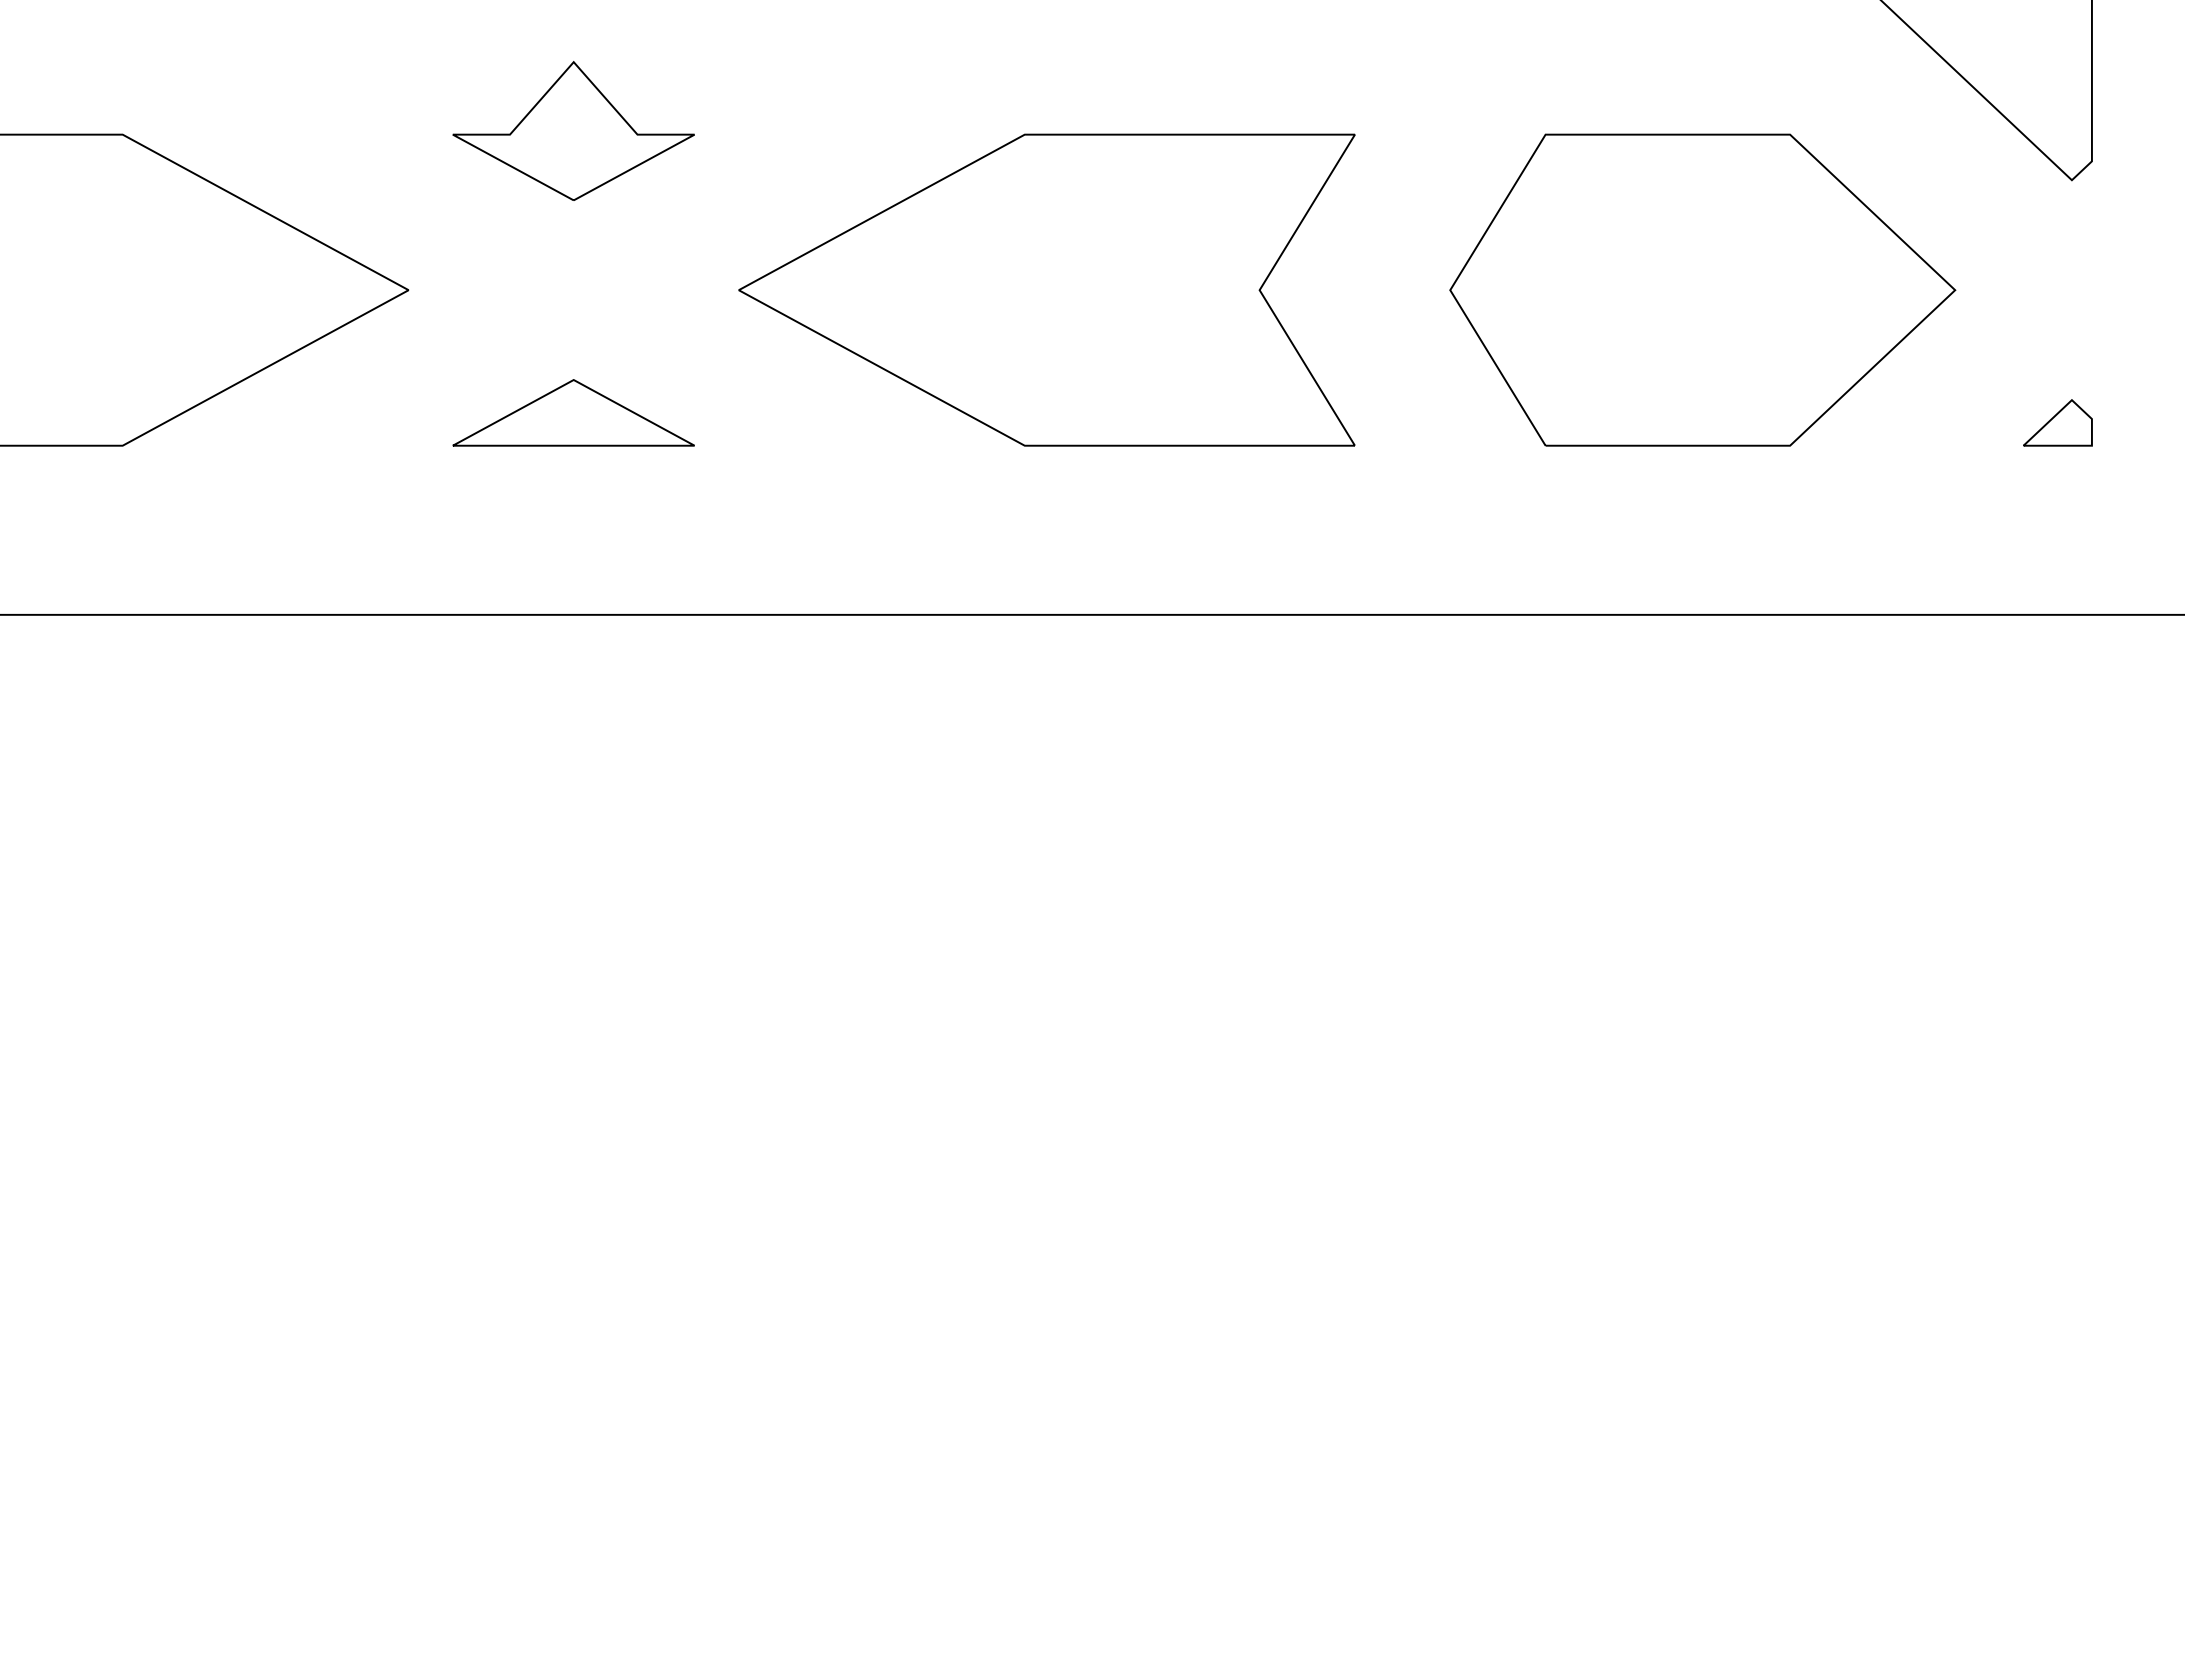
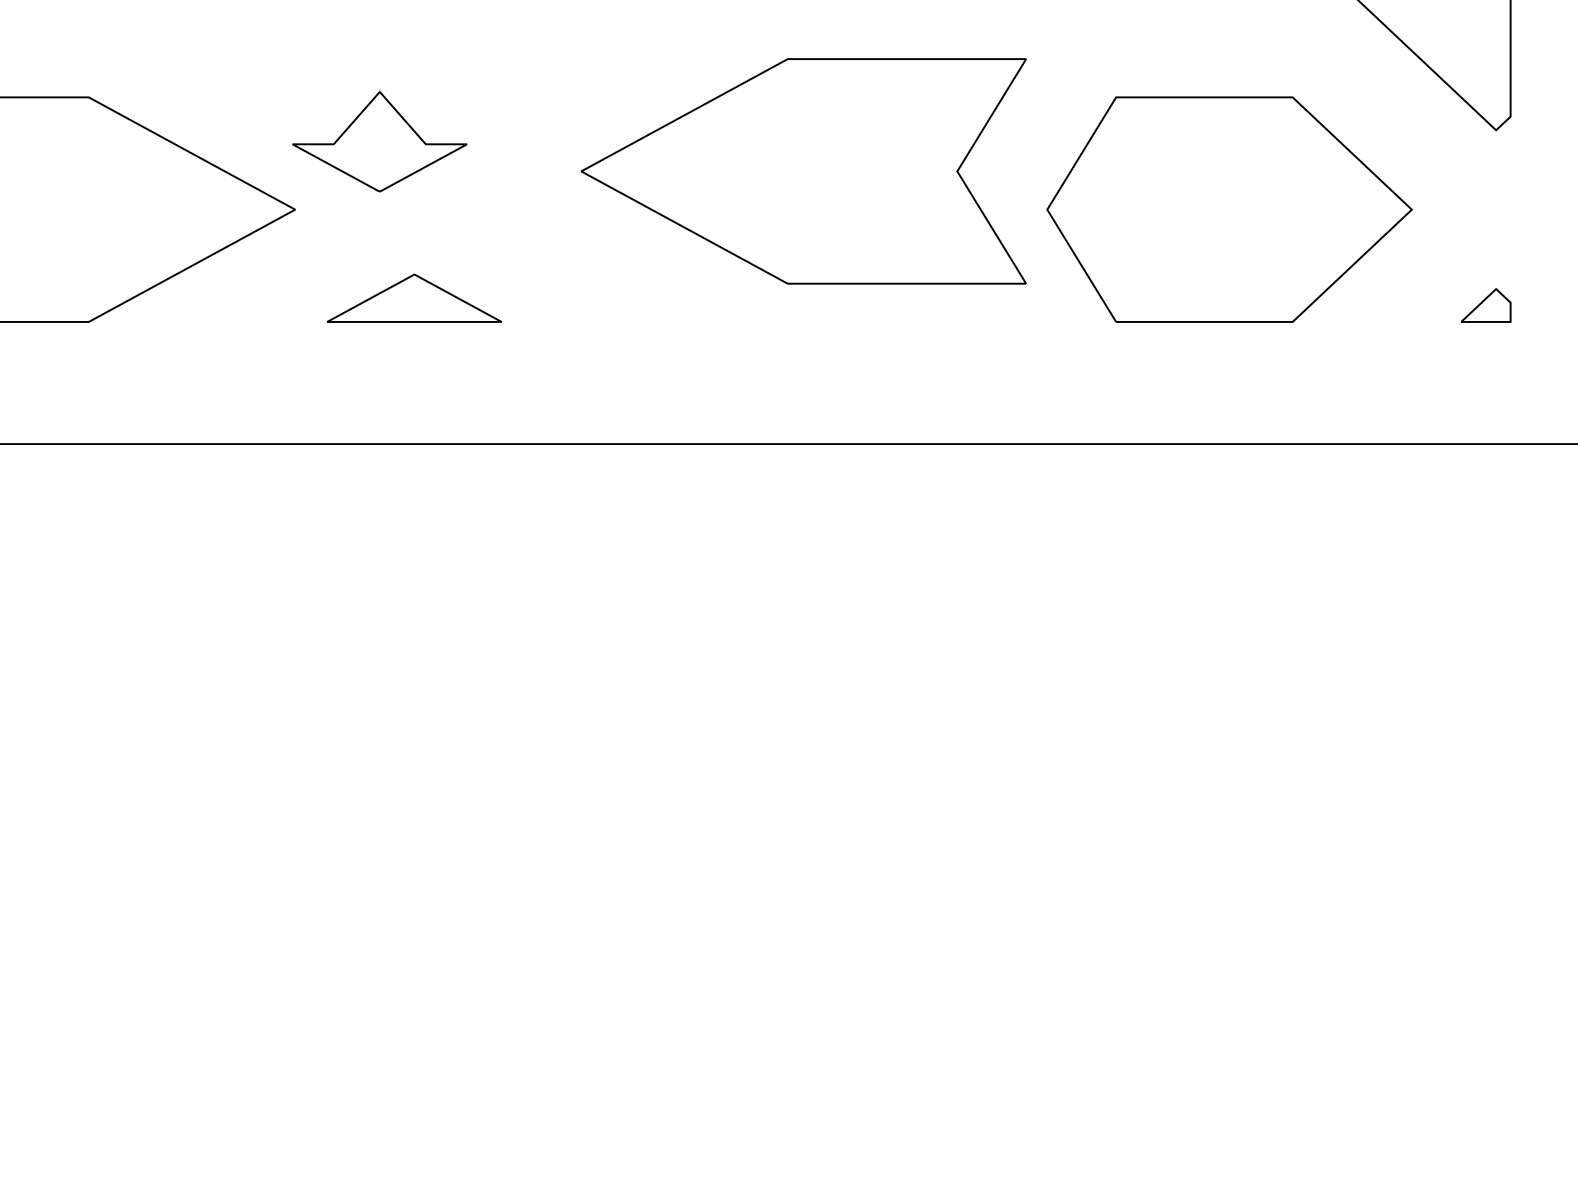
part: (573, 130) -> (379, 141), moved
part: (1046, 289) -> (803, 170), moved

